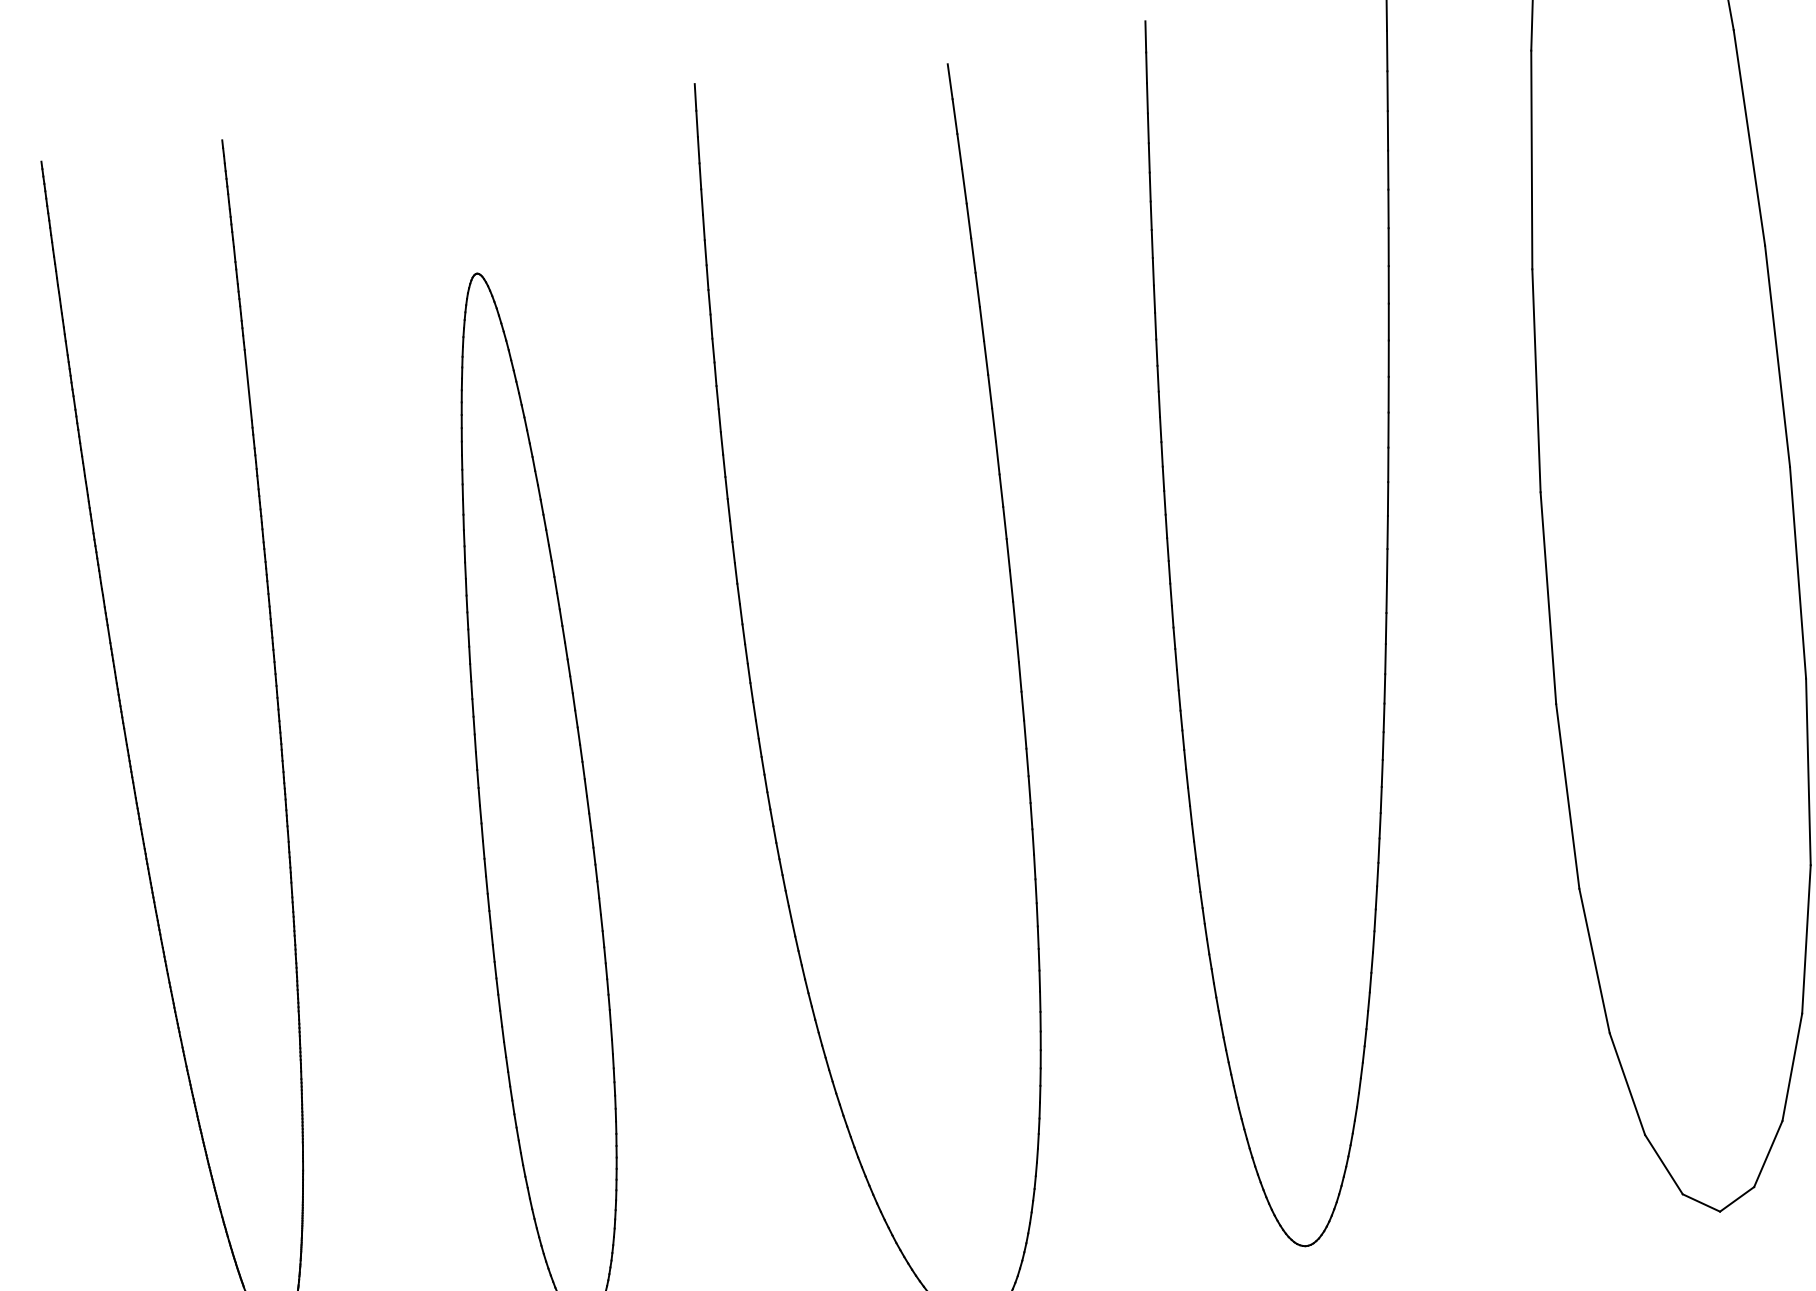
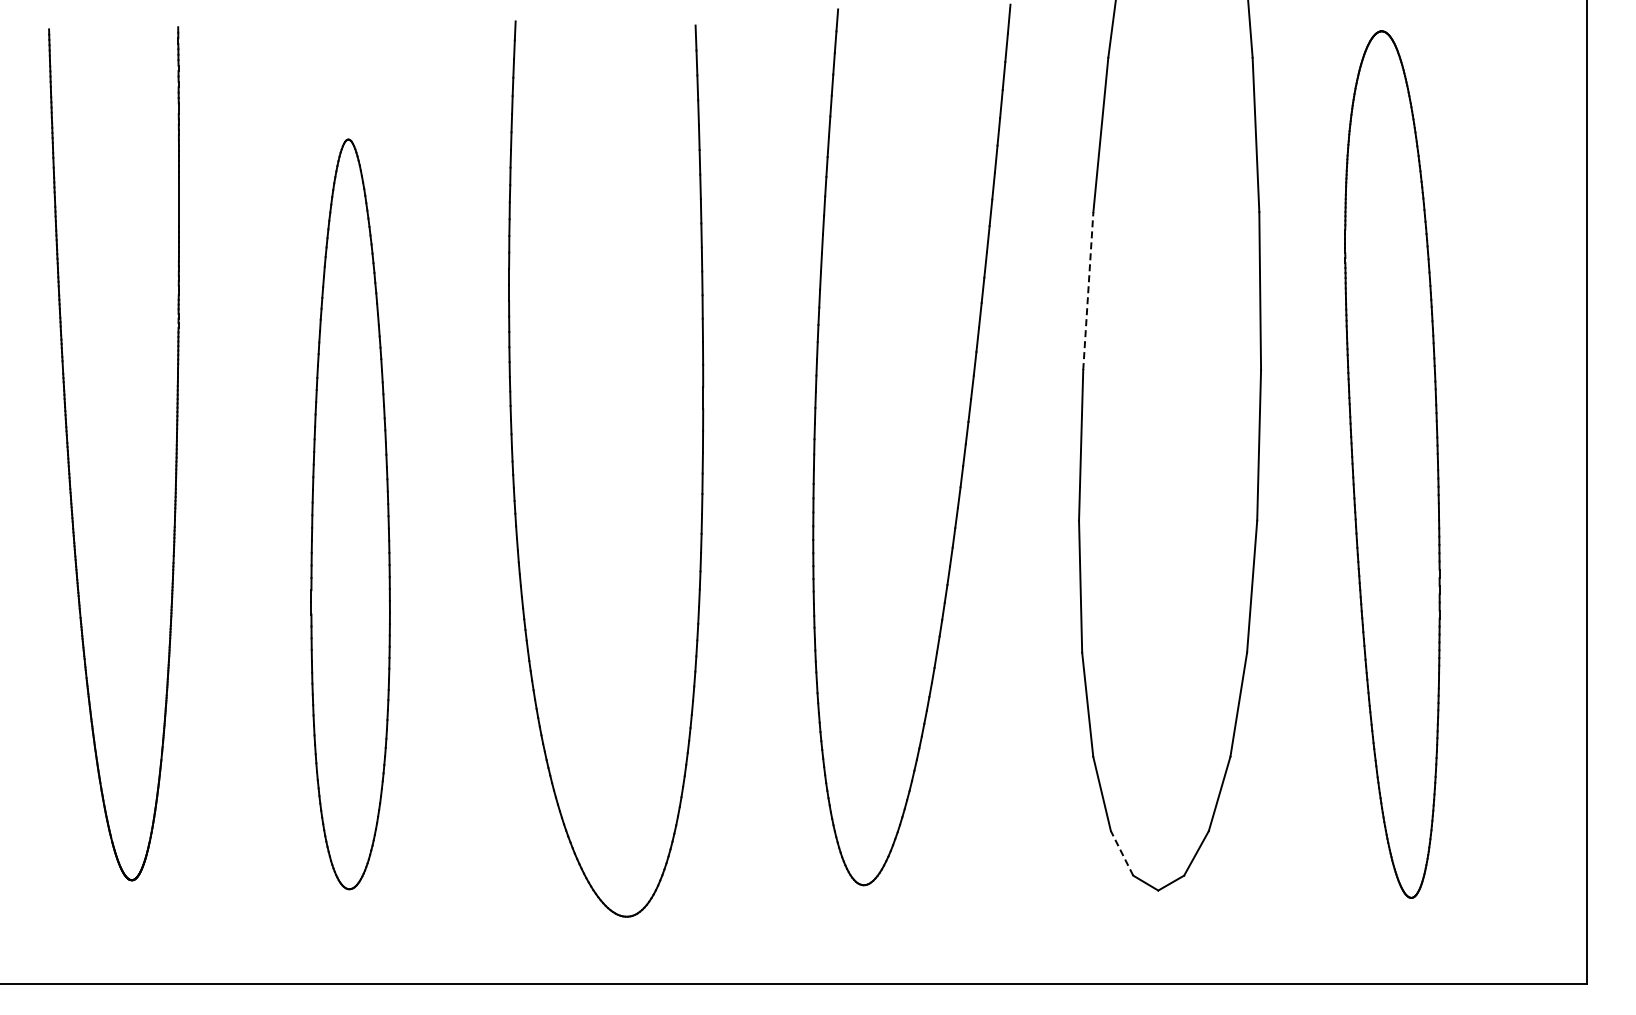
line: (1536, 379) -> (1088, 290), solid -> dashed
line: (1664, 1164) -> (1122, 853), solid -> dashed

